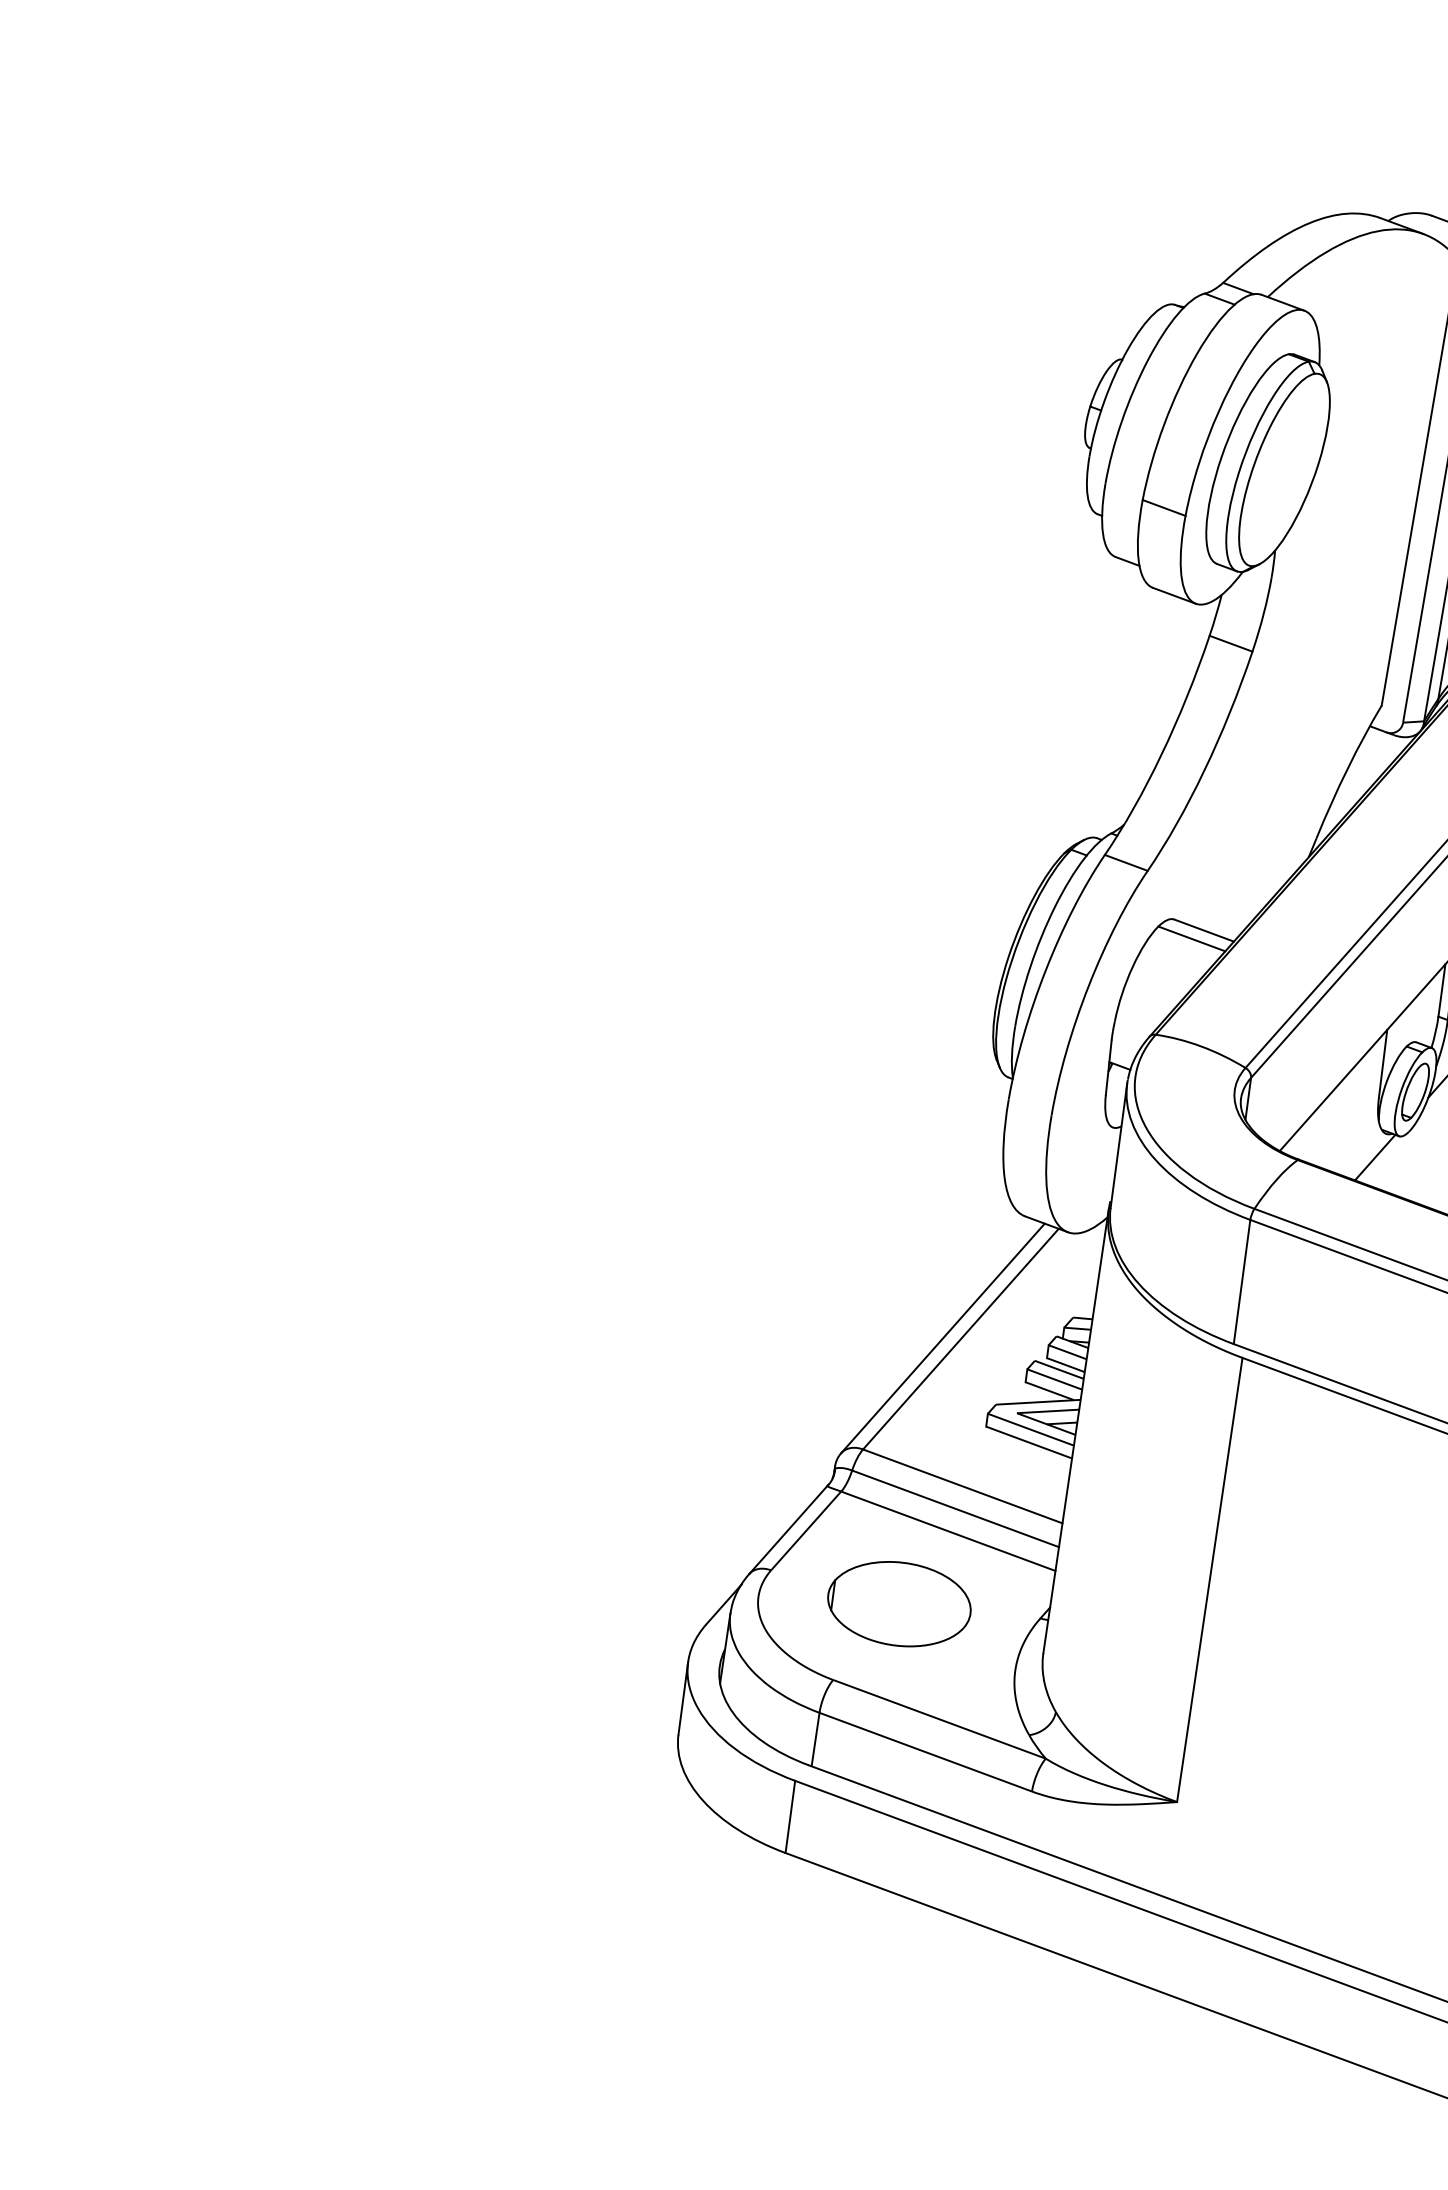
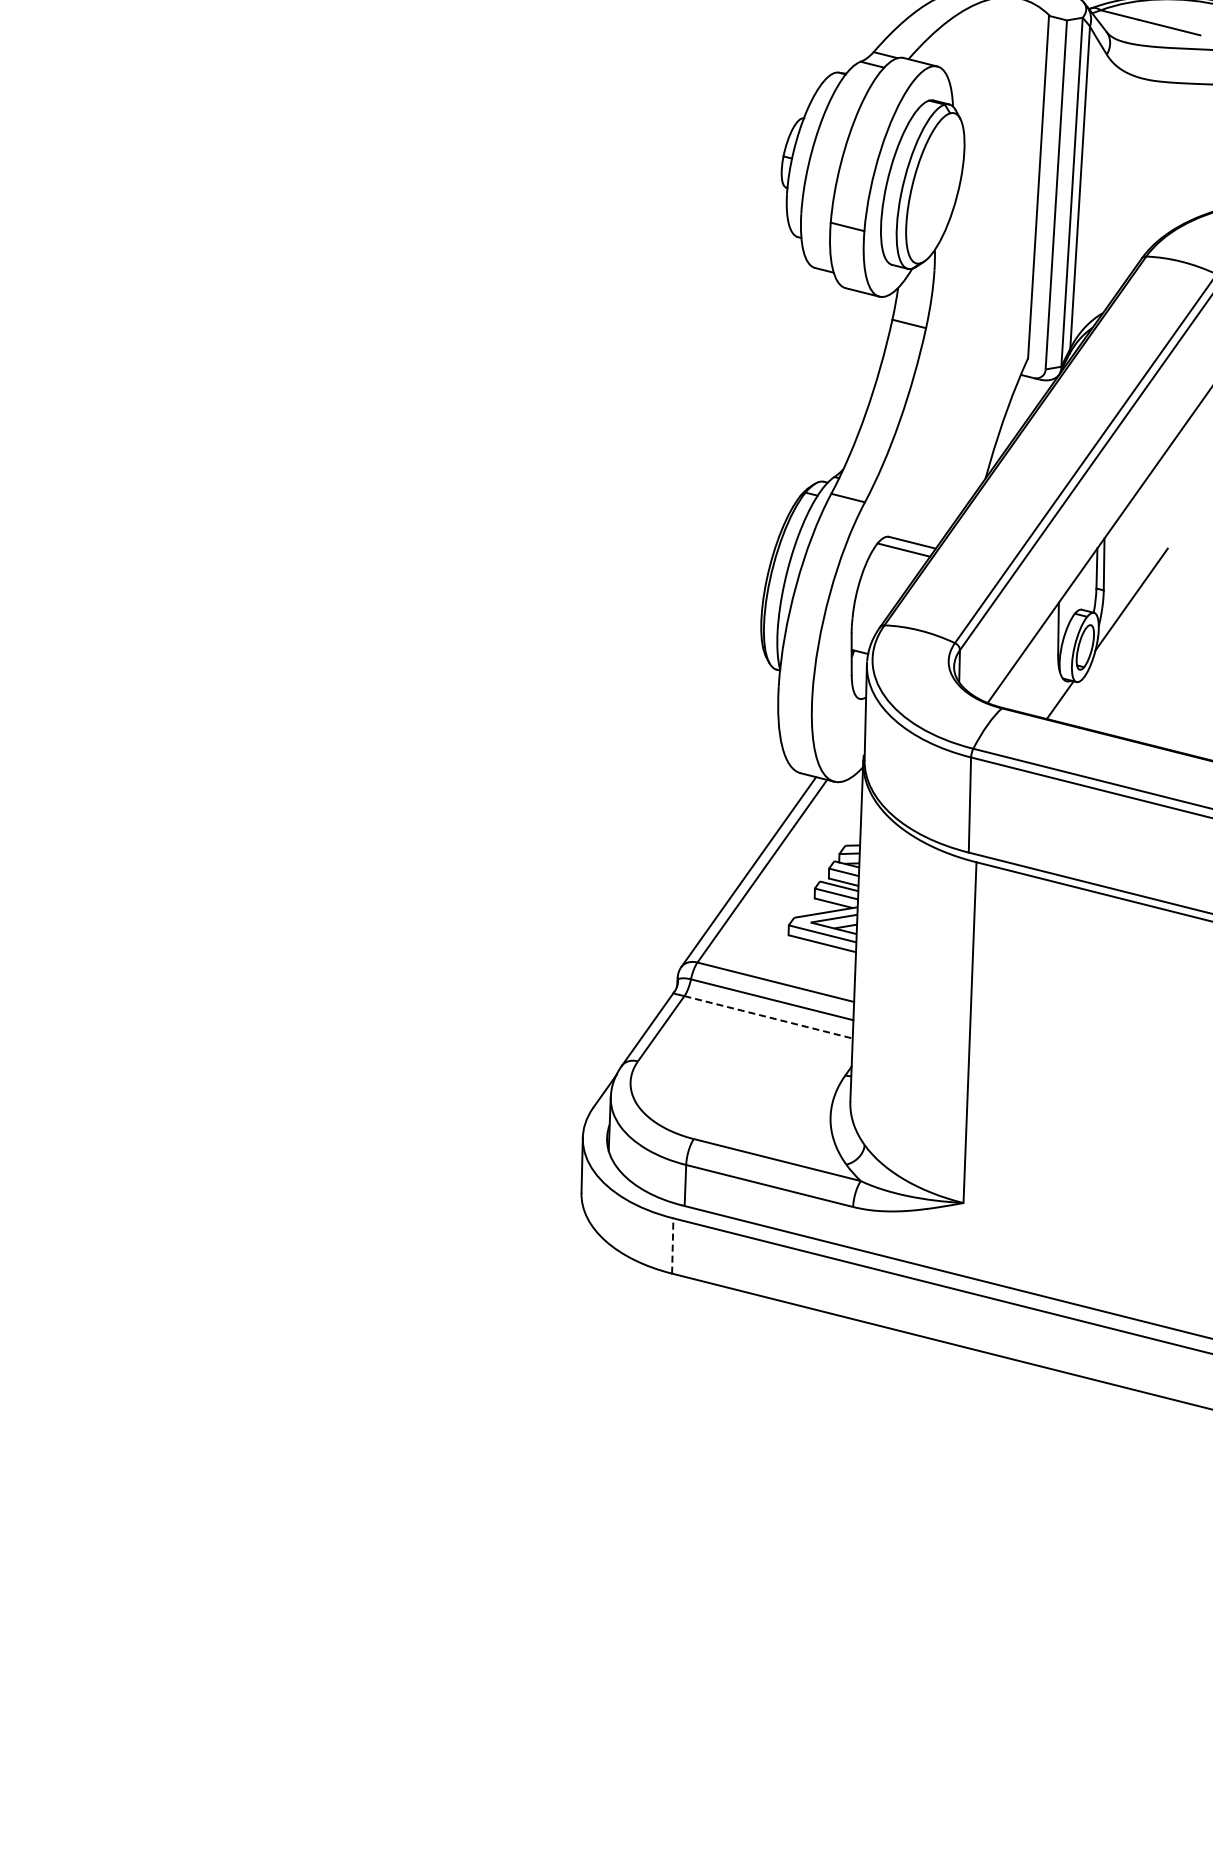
line: (948, 1531) -> (768, 1017), solid -> dashed
part: (899, 1602) -> (737, 1075), removed
line: (789, 1817) -> (672, 1246), solid -> dashed

